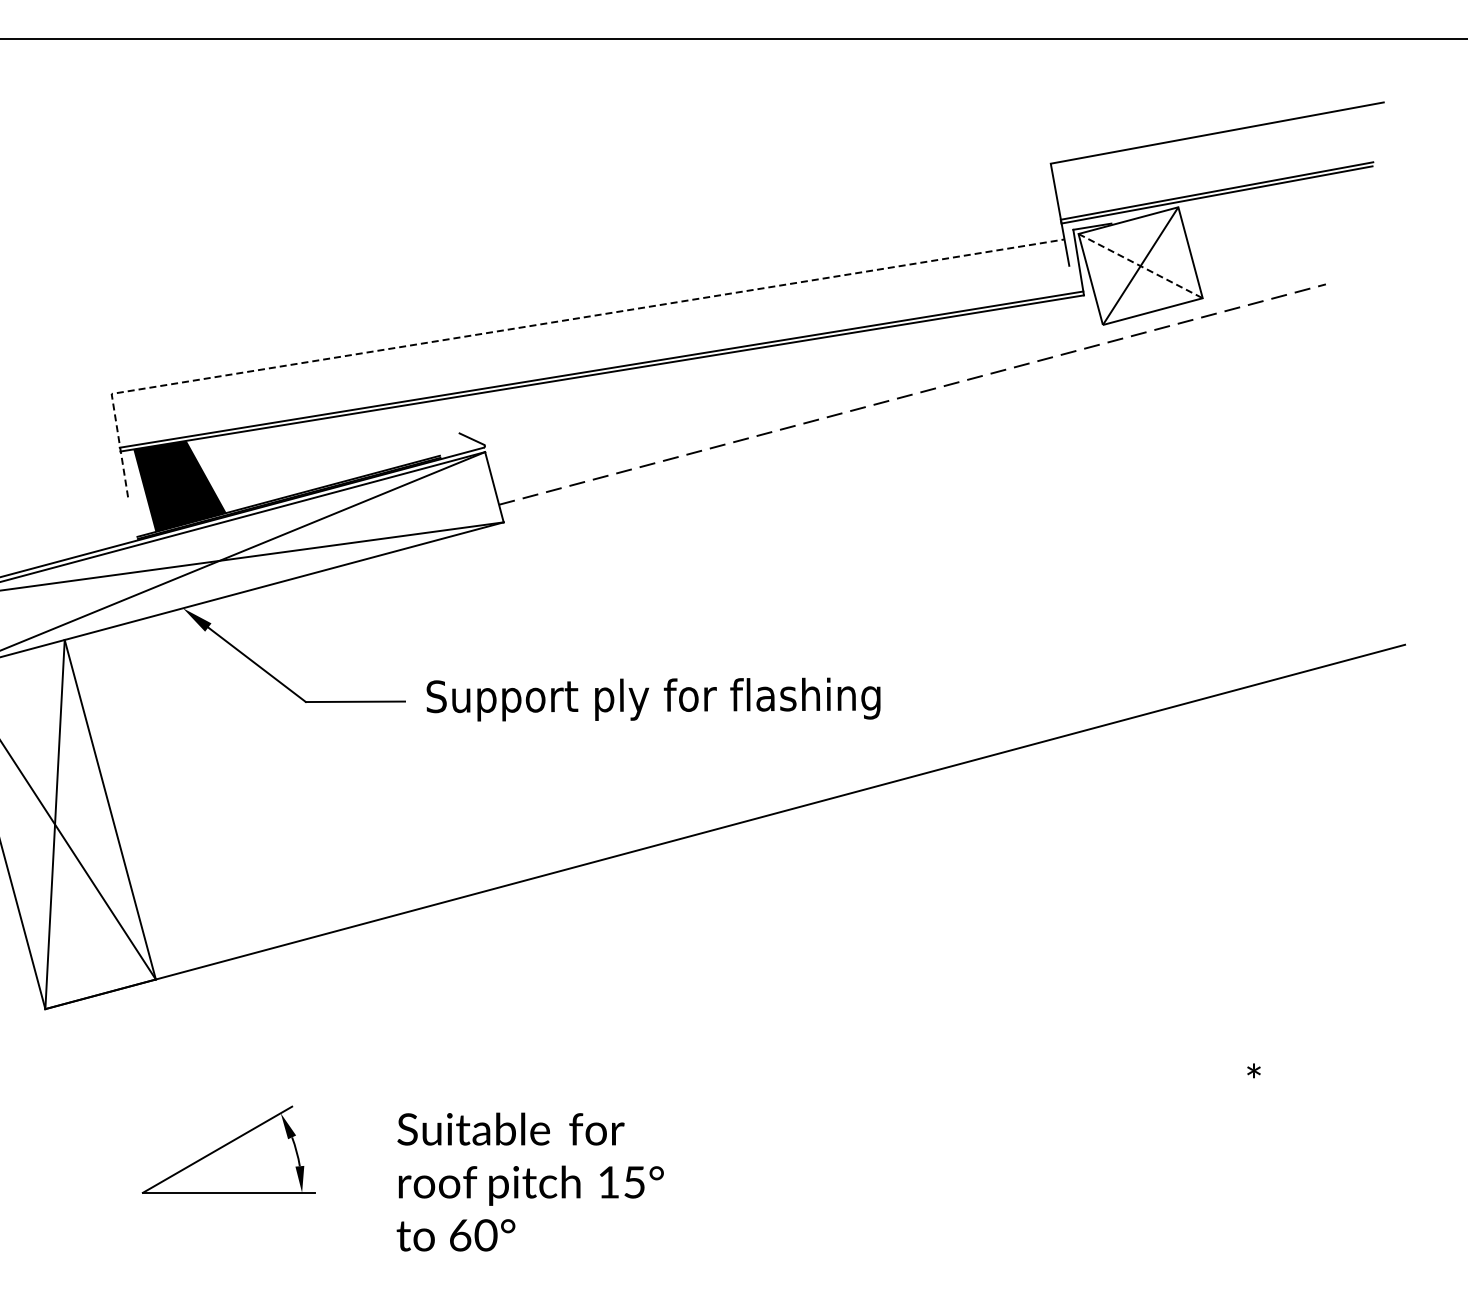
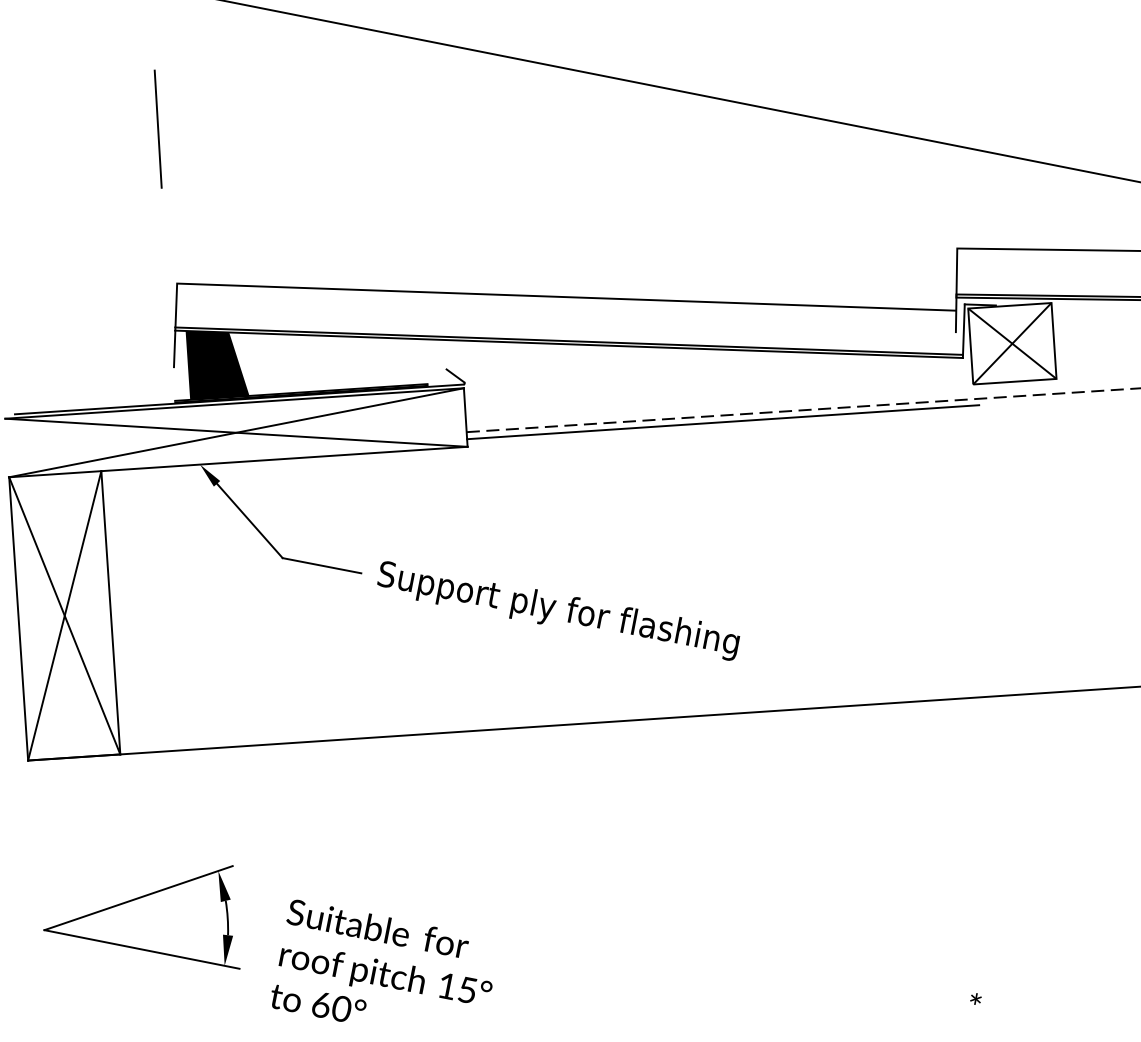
line: (51, 210) -> (158, 128), added
line: (1140, 266) -> (1012, 344), dashed -> solid
line: (535, 325) -> (523, 295), dashed -> solid
line: (808, 430) -> (723, 421), added
part: (228, 1149) -> (151, 900), size x1.43

